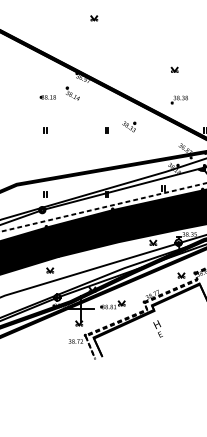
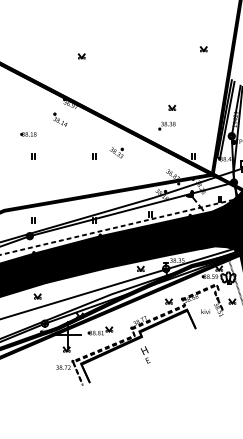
part: (93, 18) -> (81, 56), moved
part: (174, 69) -> (172, 107), moved
part: (47, 97) -> (28, 134), moved

